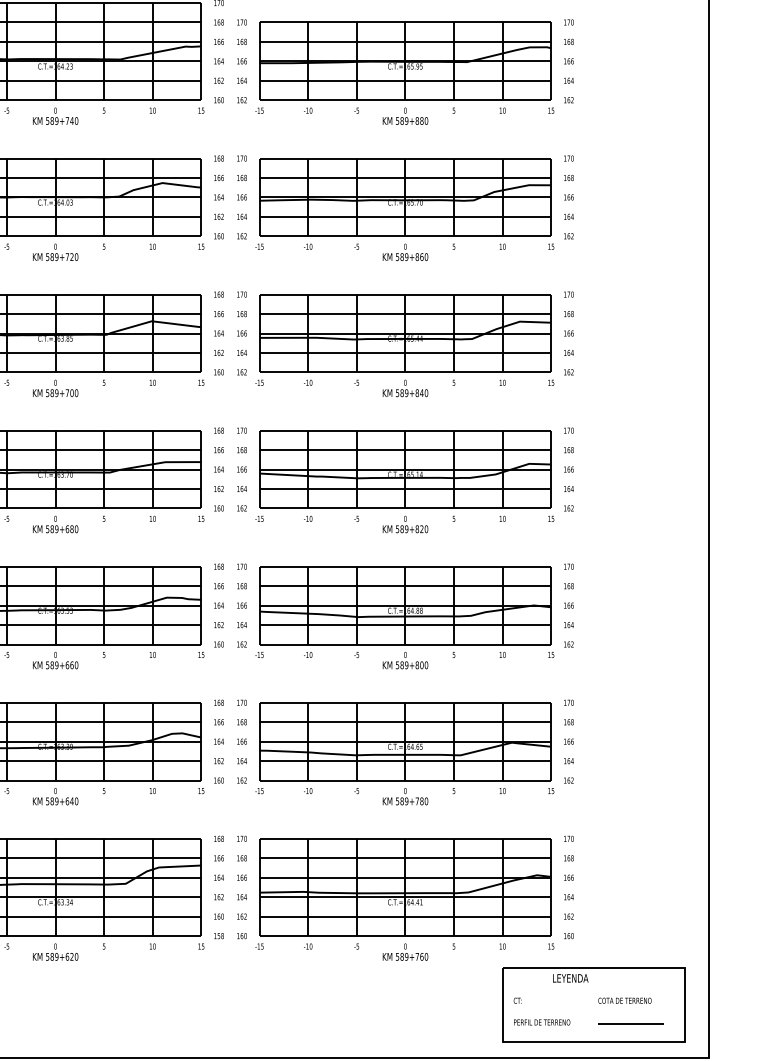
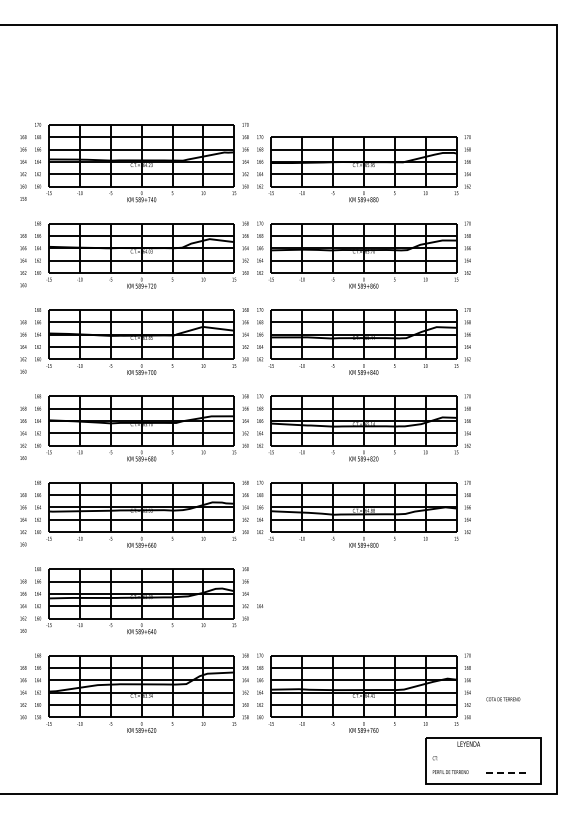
part: (404, 752) -> (363, 600), removed
text: (625, 1001) -> (503, 699), moved
line: (629, 1024) -> (506, 773), solid -> dashed

